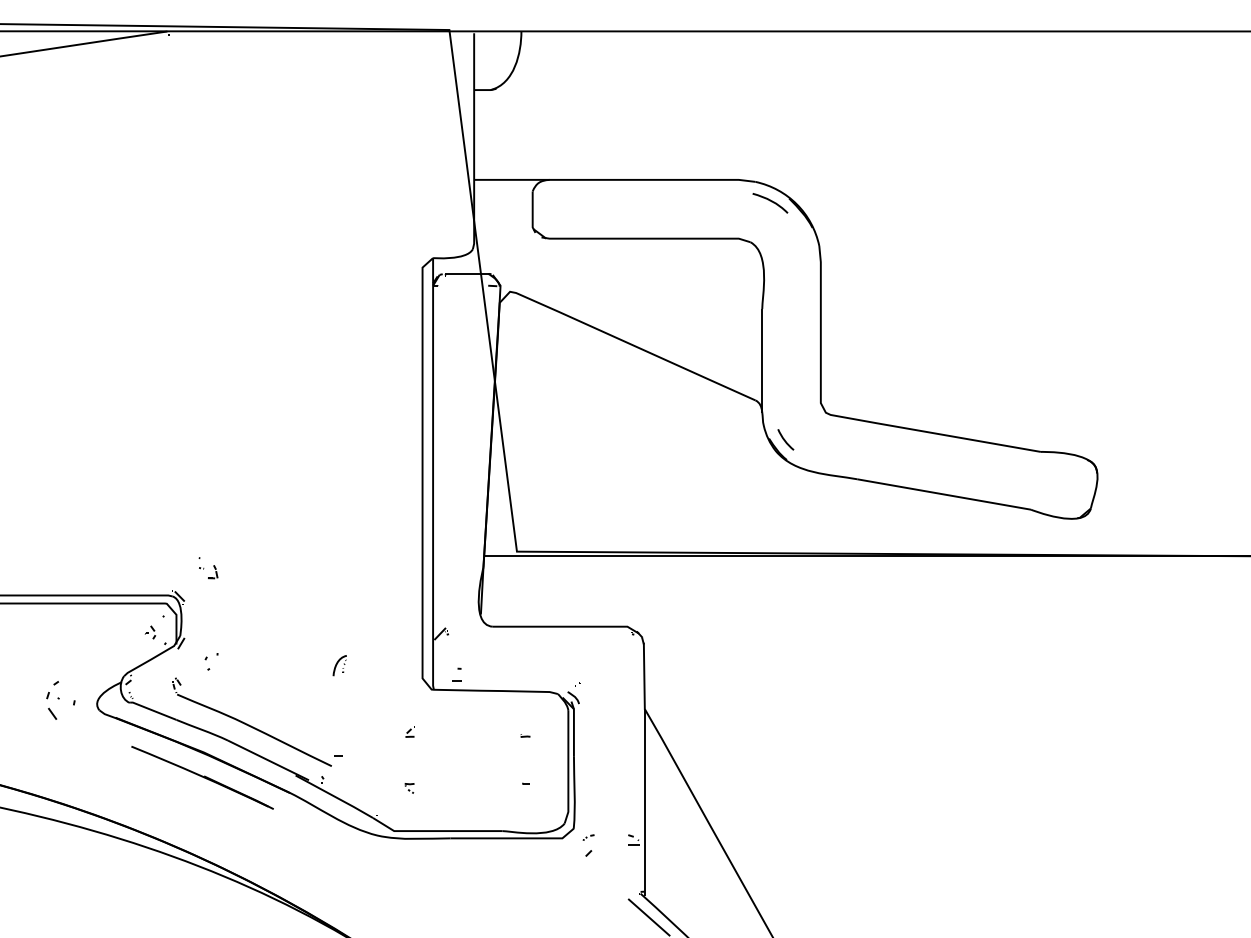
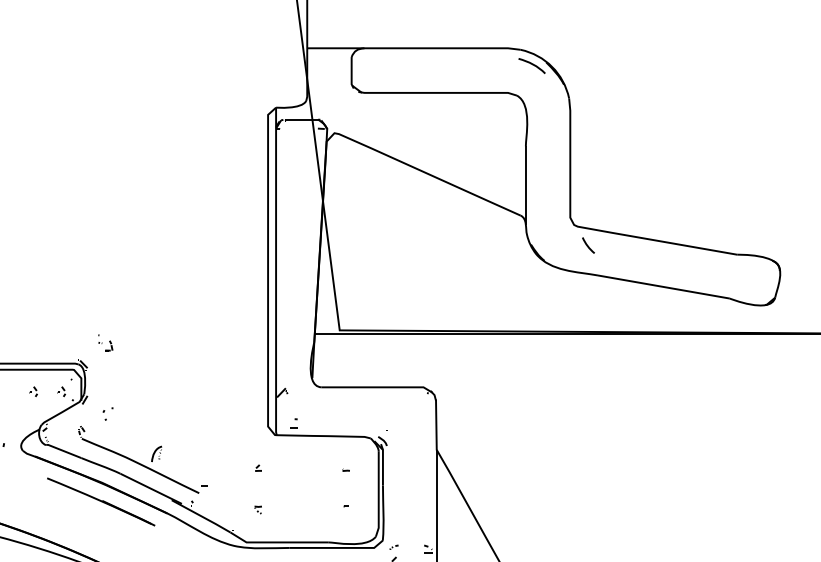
curve: (785, 439) -> (588, 245), moved
part: (113, 632) -> (33, 391), added
part: (339, 665) -> (156, 453), moved

